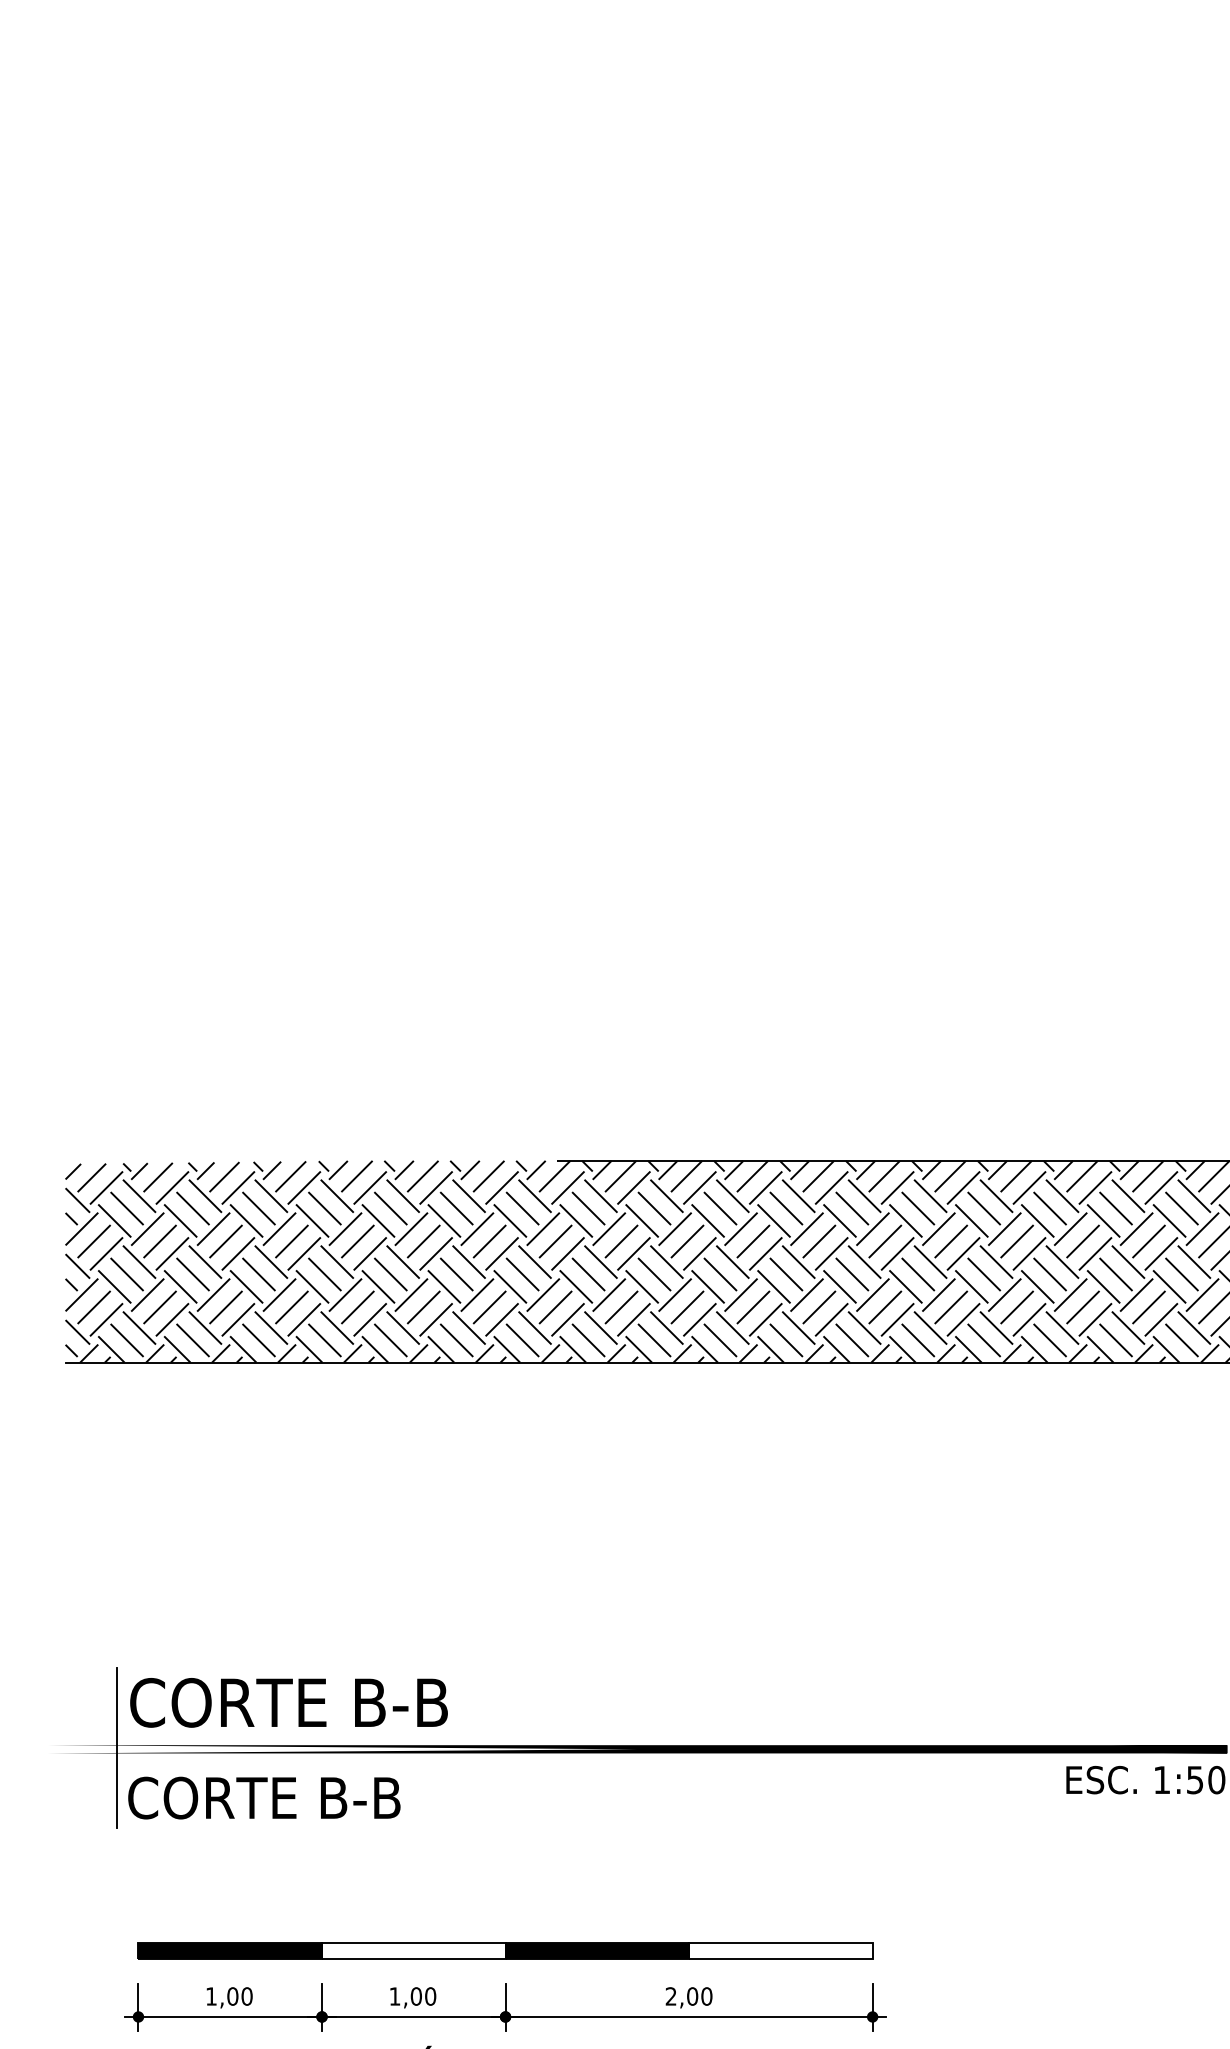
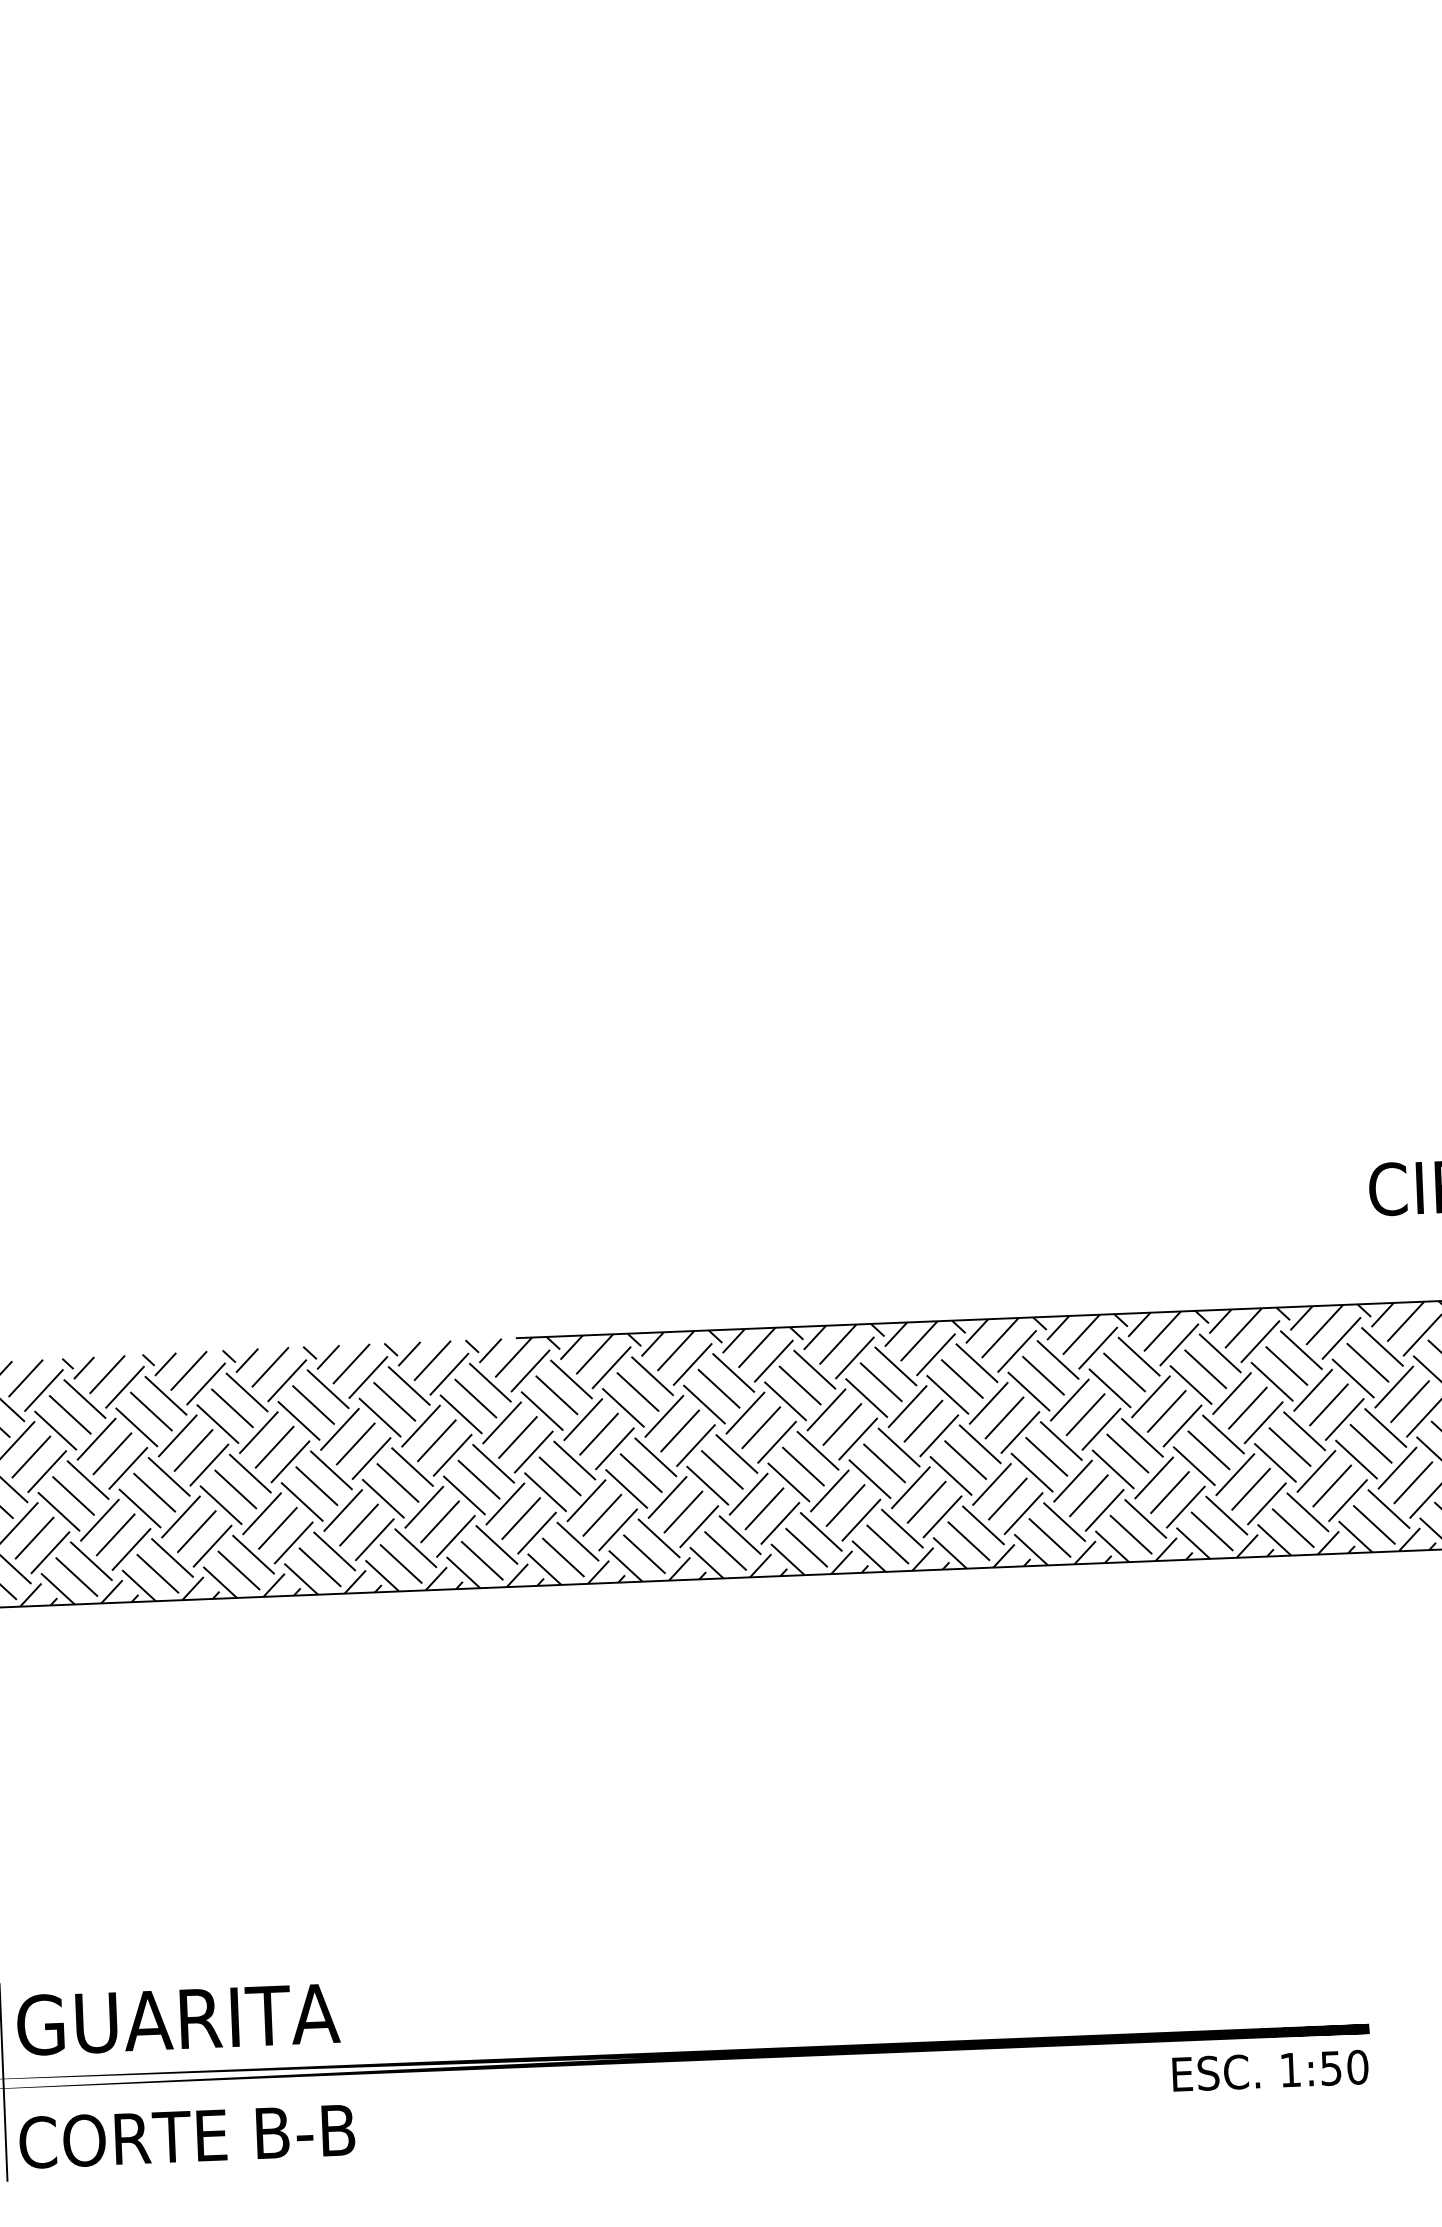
text: (299, 1702) -> (225, 2017), CORTE B-B -> GUARITA

